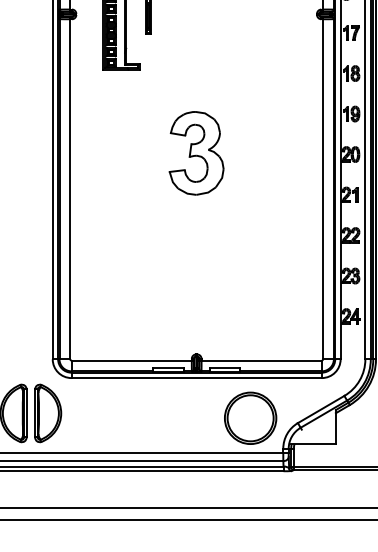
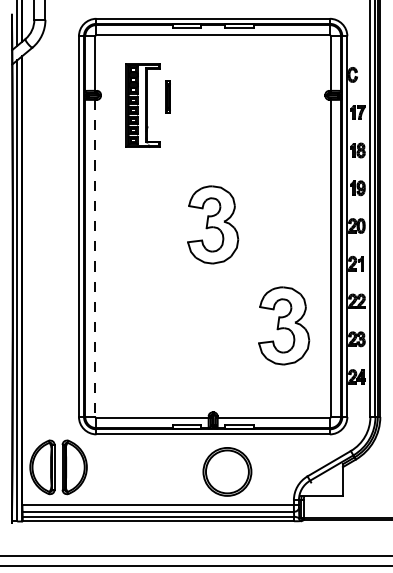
line: (70, 189) -> (95, 258), solid -> dashed
part: (273, 261) -> (284, 325), added
part: (250, 417) -> (227, 471), moved

